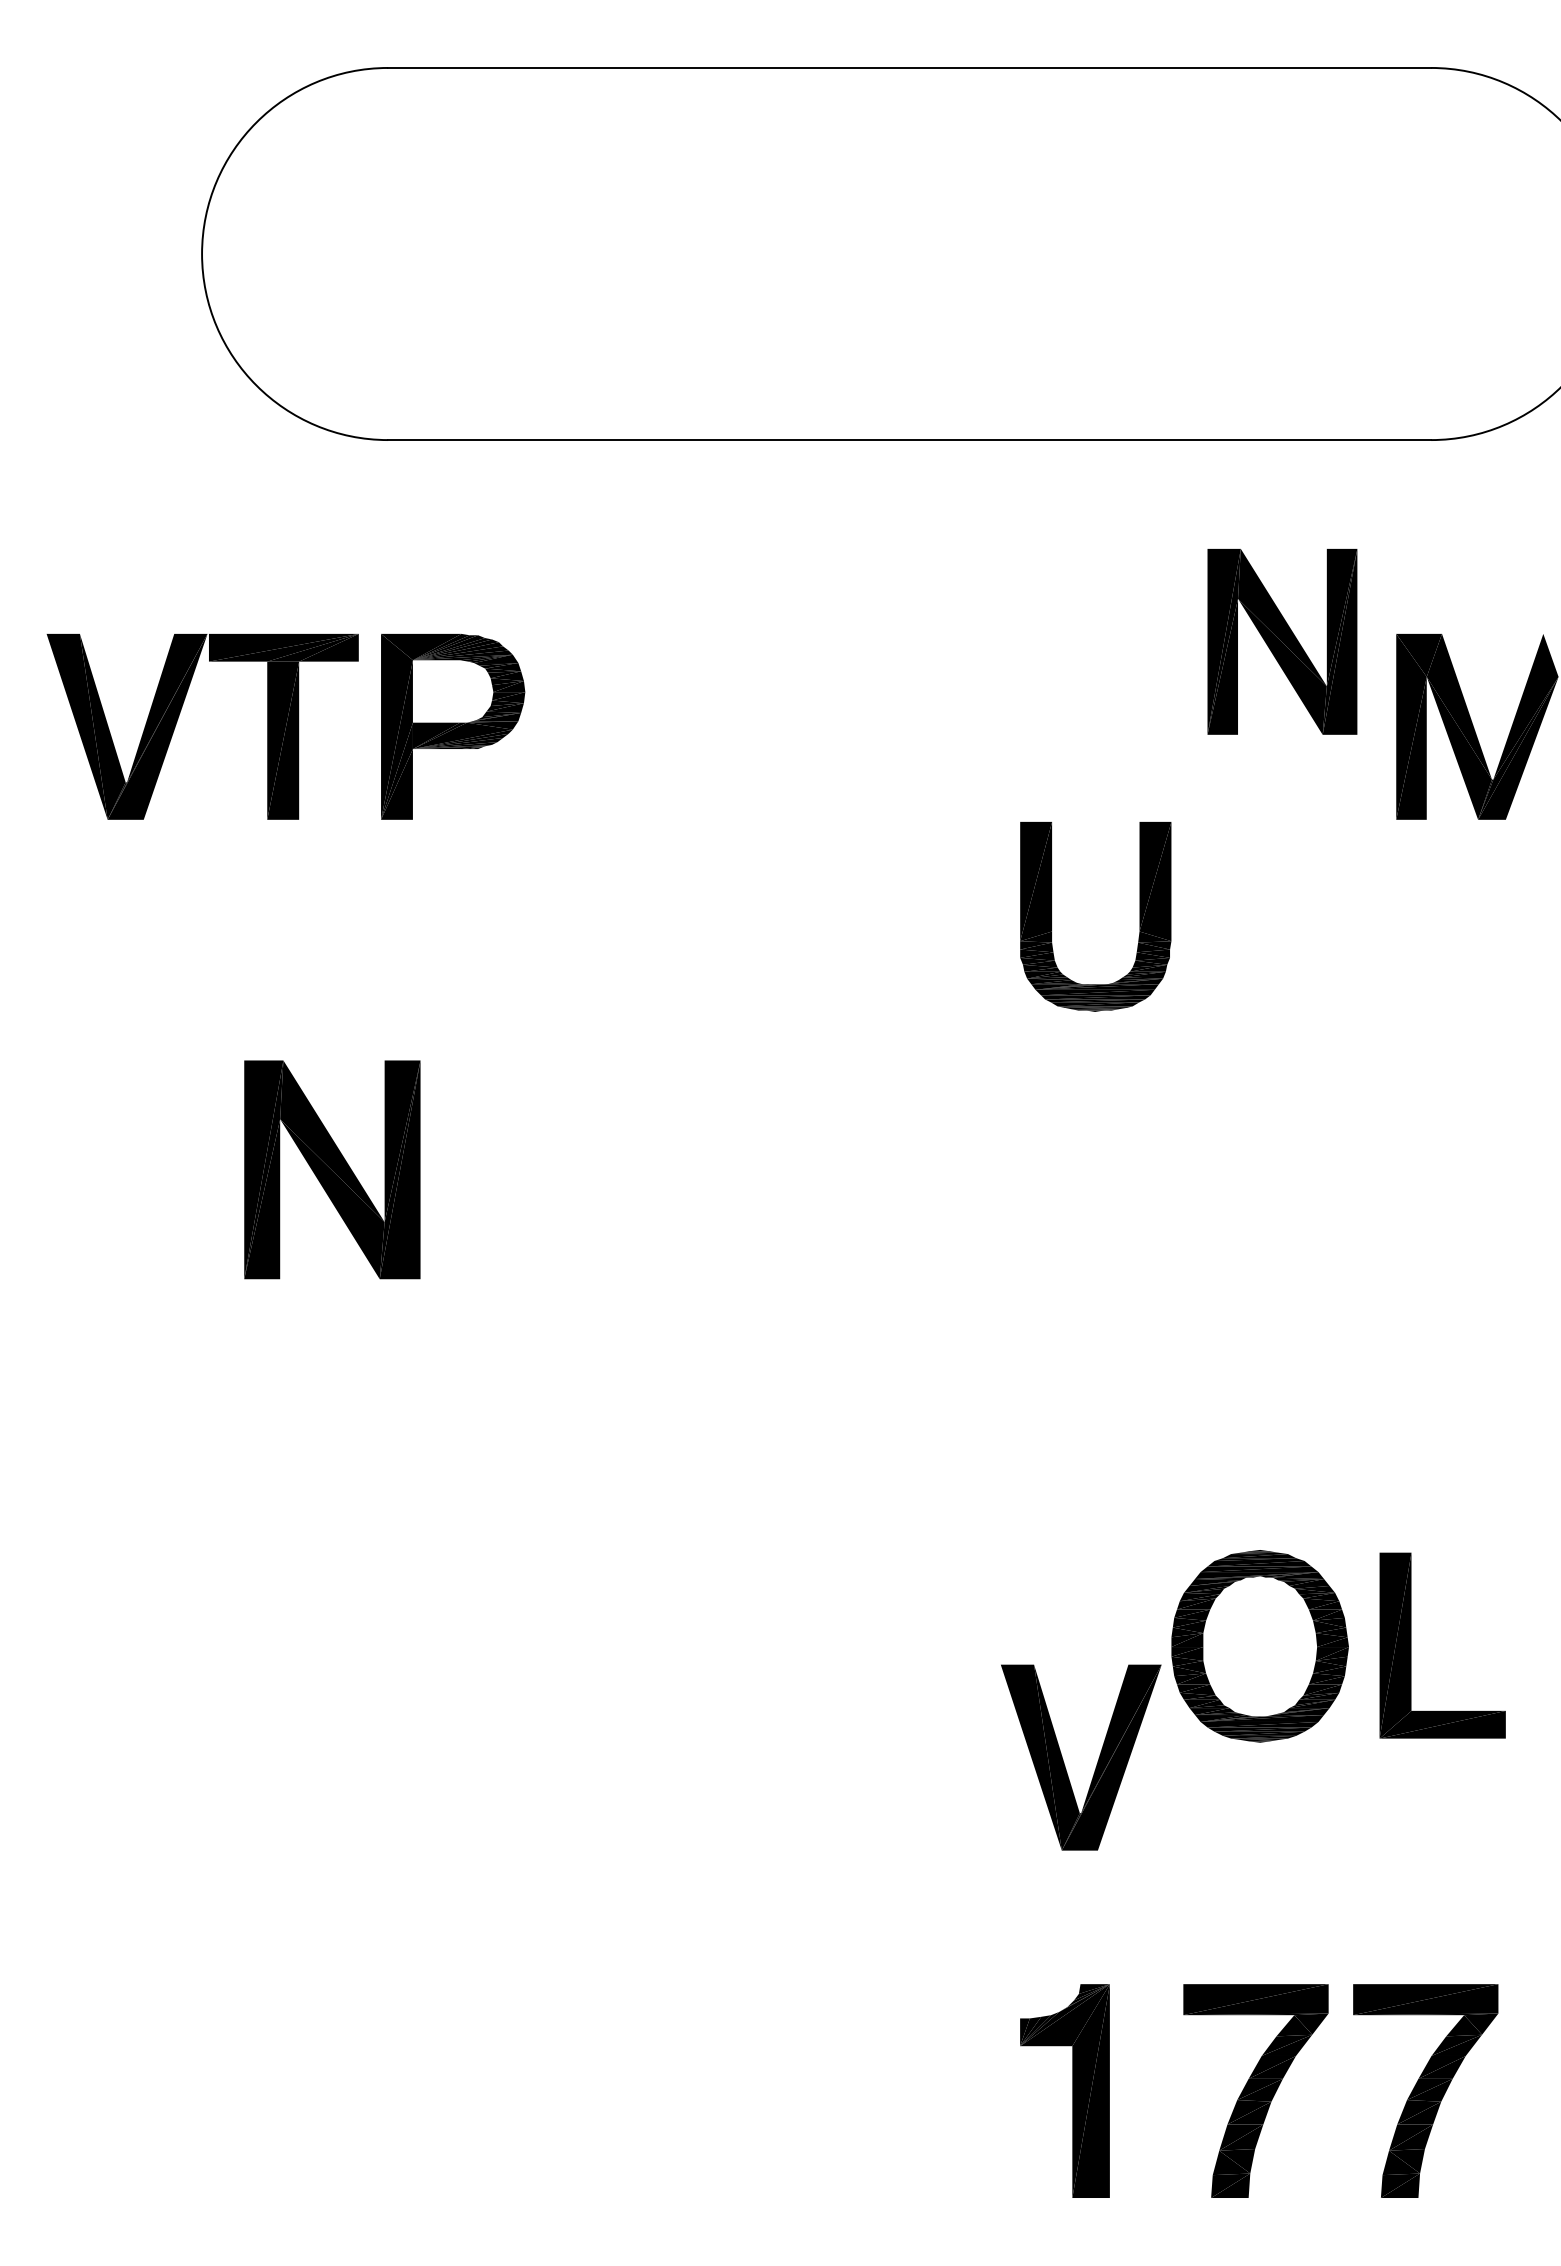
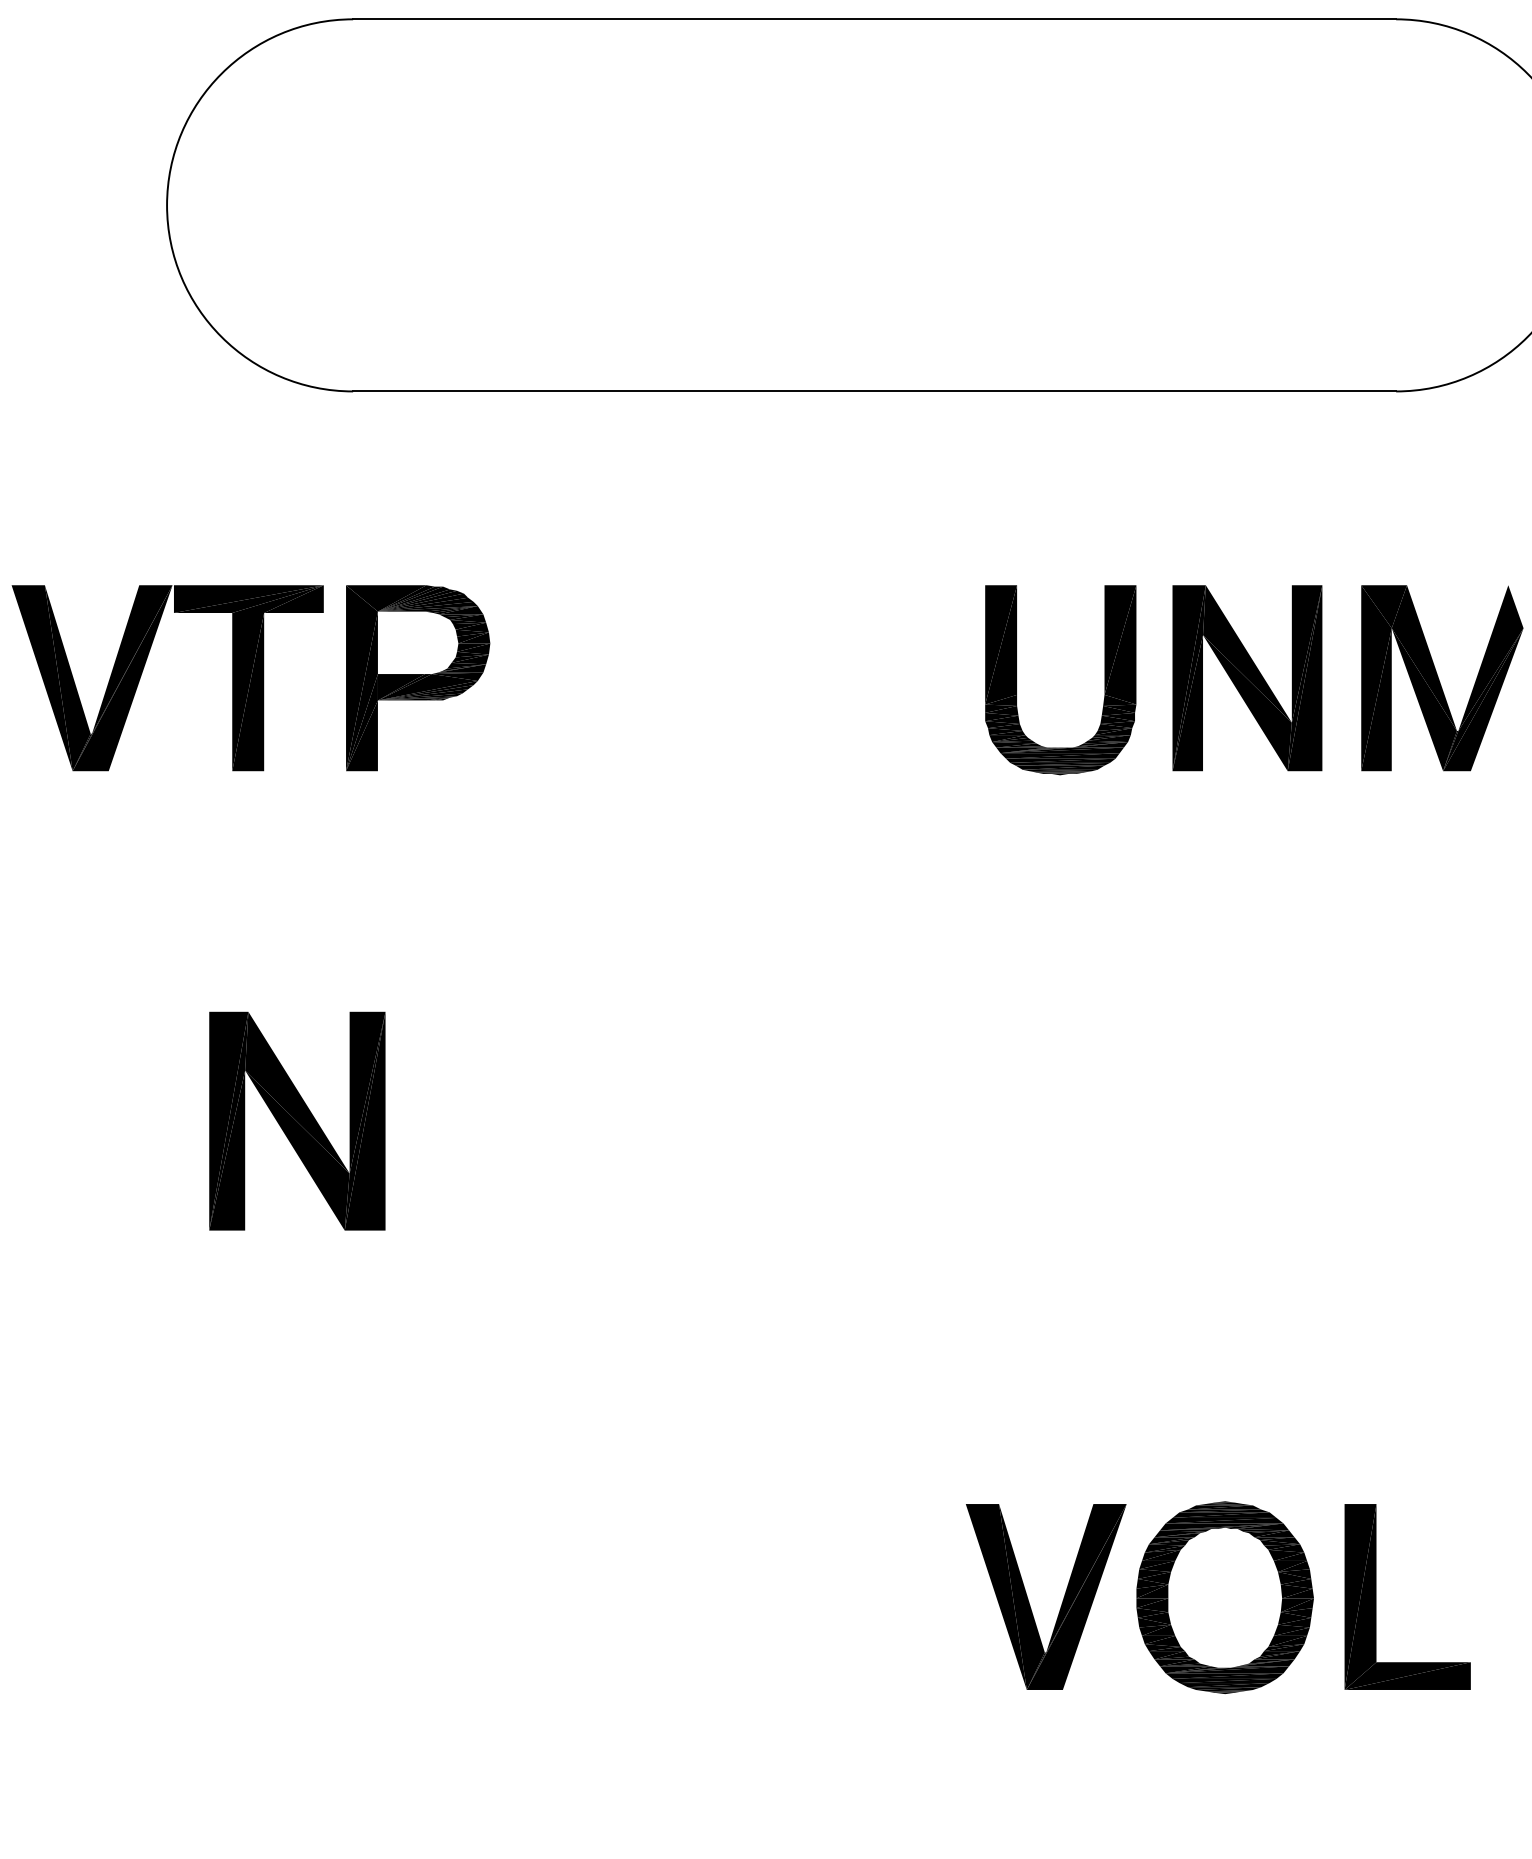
part: (1282, 641) -> (1247, 677), moved
part: (1051, 916) -> (1016, 679), moved
part: (1097, 1761) -> (1062, 1600), moved

